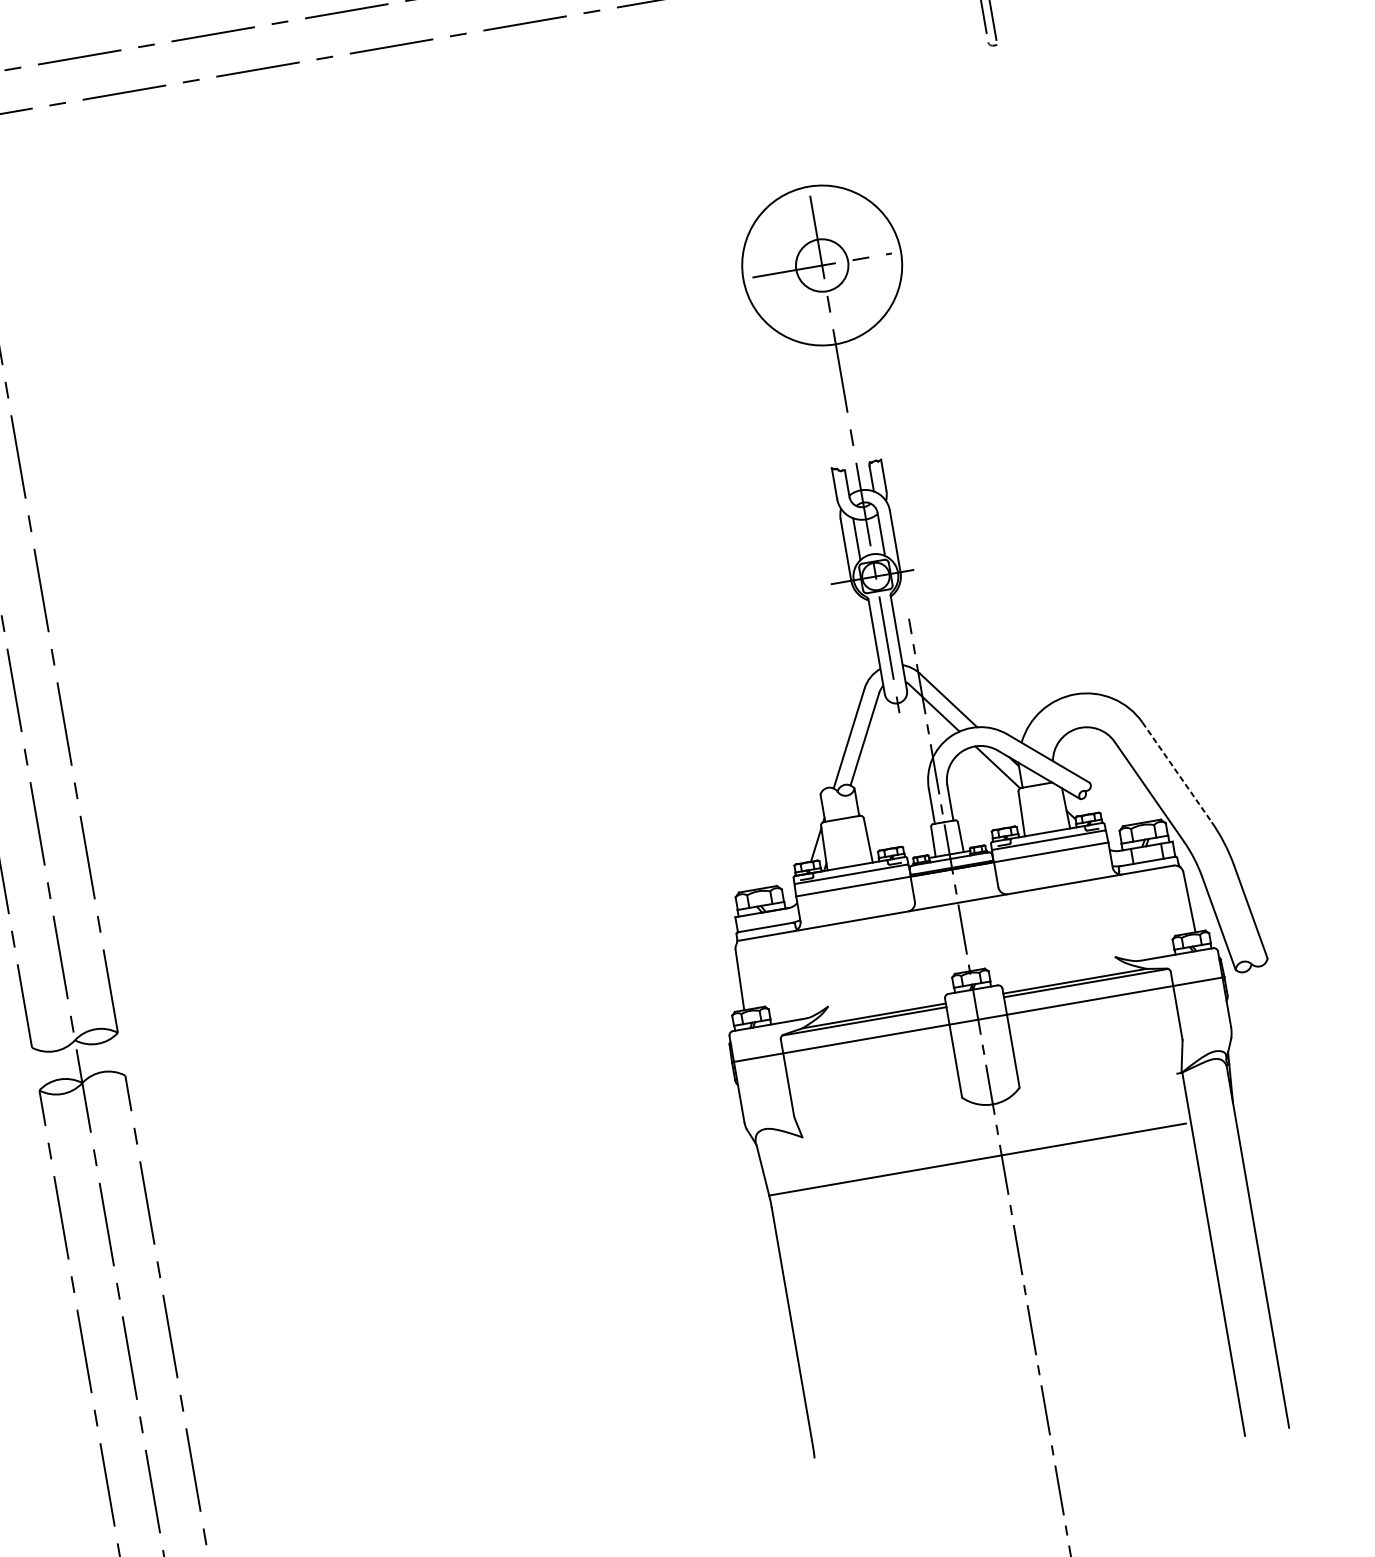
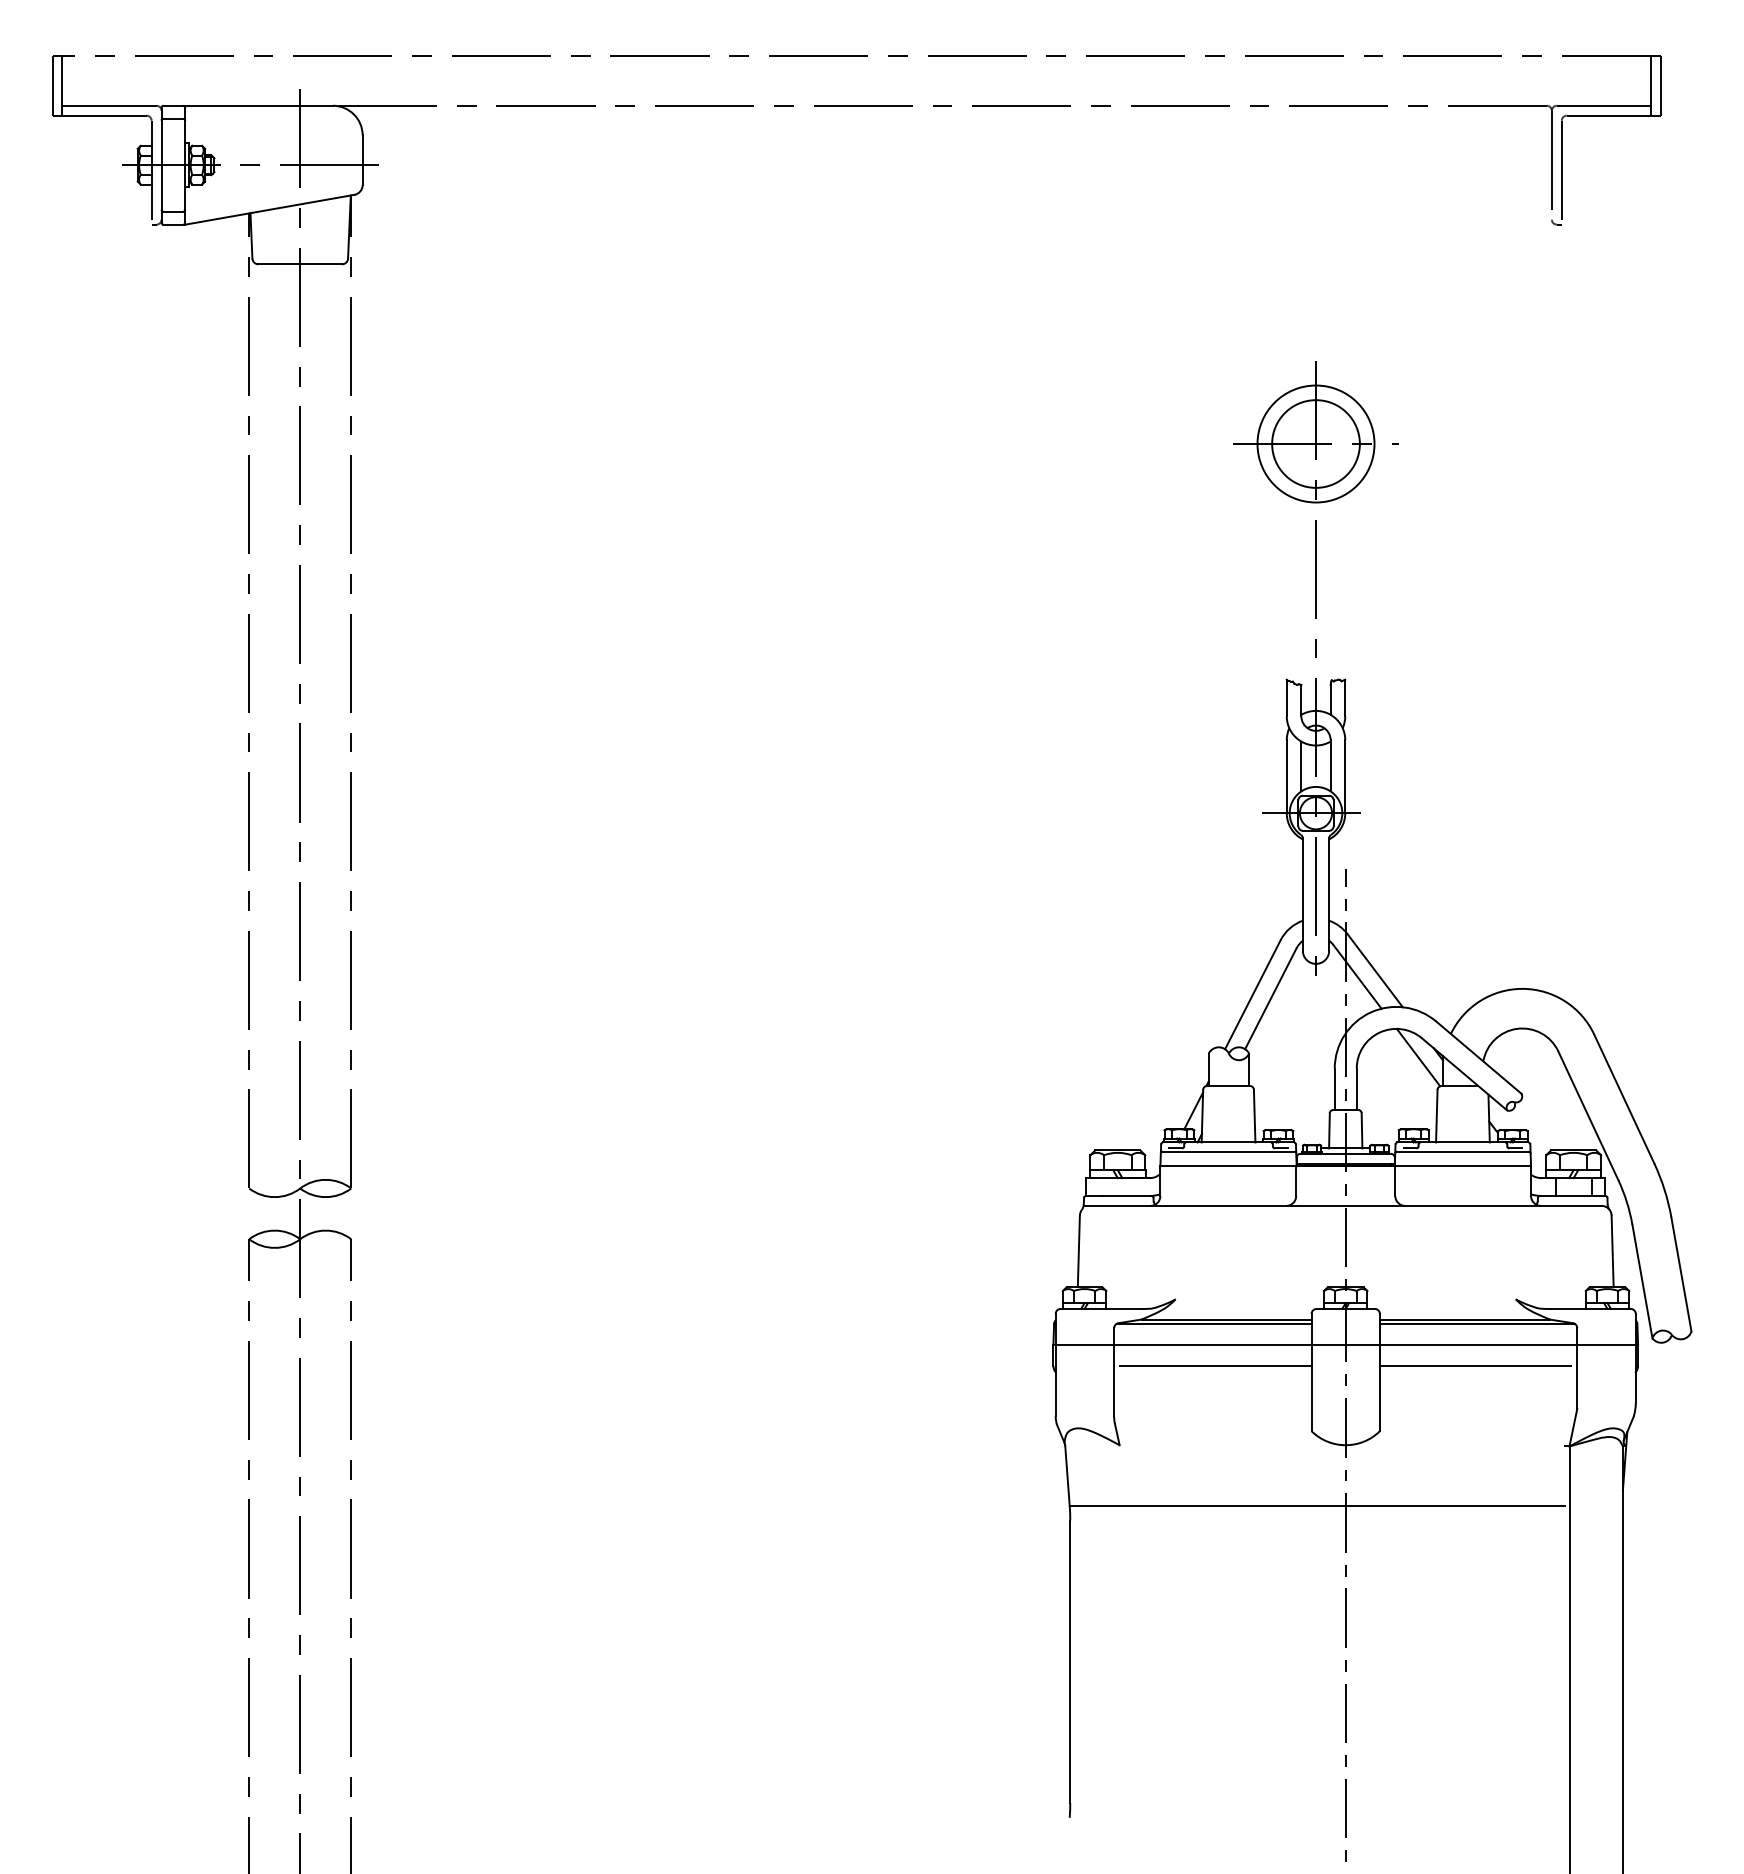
circle: (821, 265) -> (1315, 443), size x0.62
circle: (821, 265) -> (1315, 443), size x1.43
line: (1177, 772) -> (1624, 1099), dashed -> solid
line: (1090, 1018) -> (1475, 1365), added
line: (871, 1056) -> (1215, 1365), added

